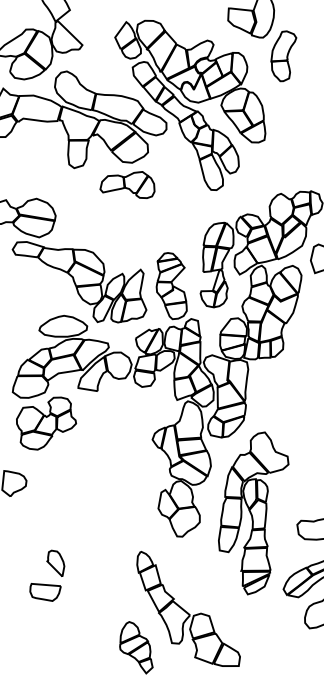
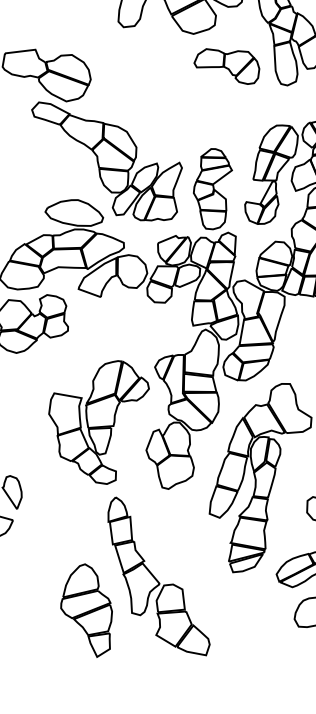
part: (127, 184) -> (227, 63), moved
part: (111, 491) -> (94, 419), added
part: (136, 647) -> (88, 610), size x1.43

